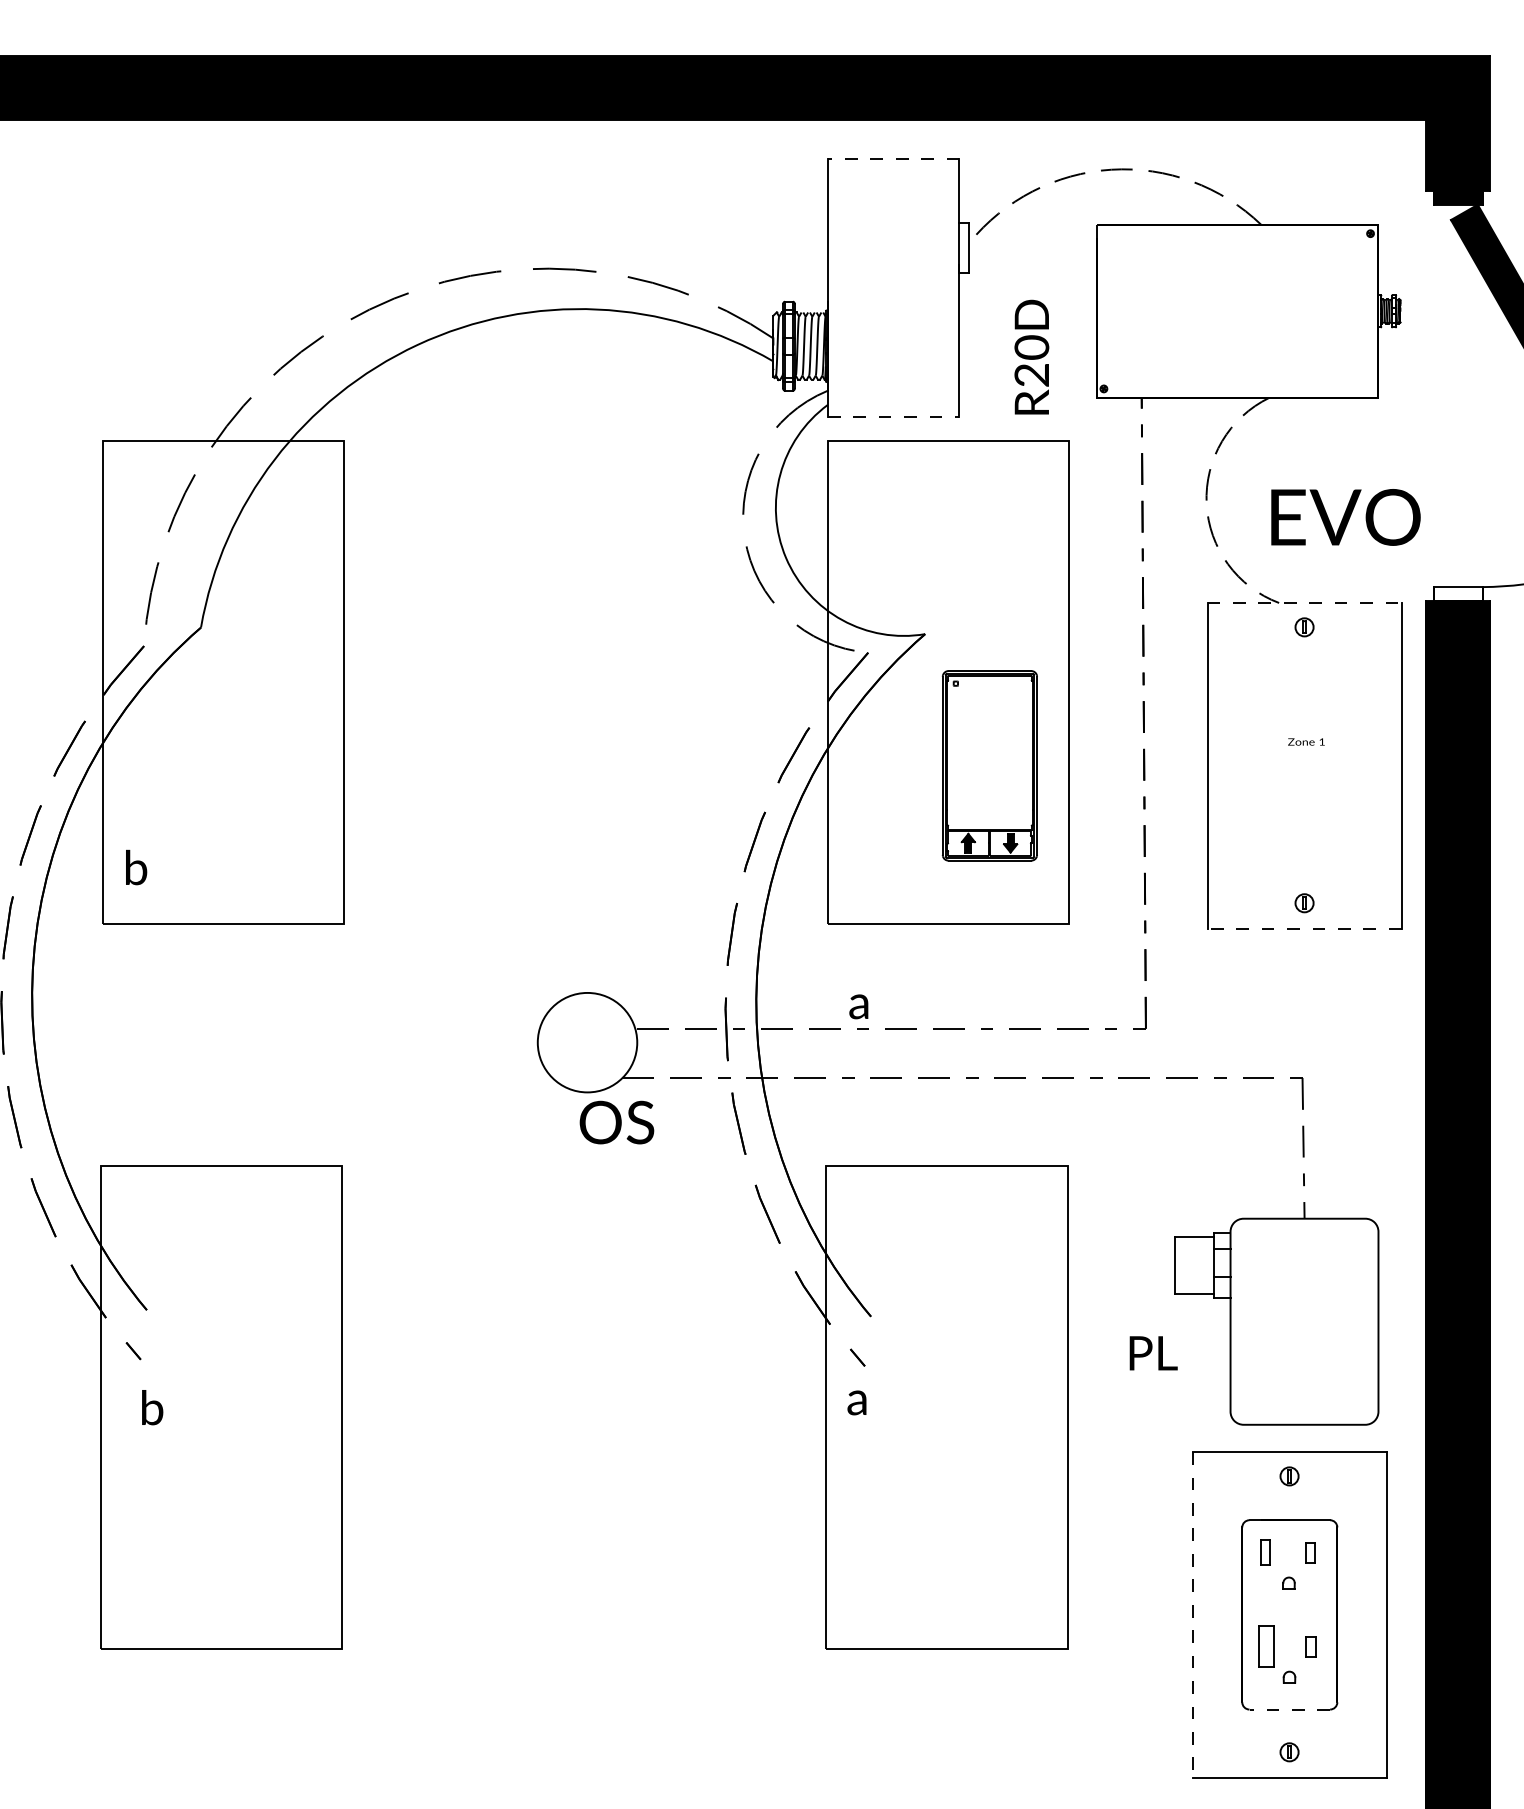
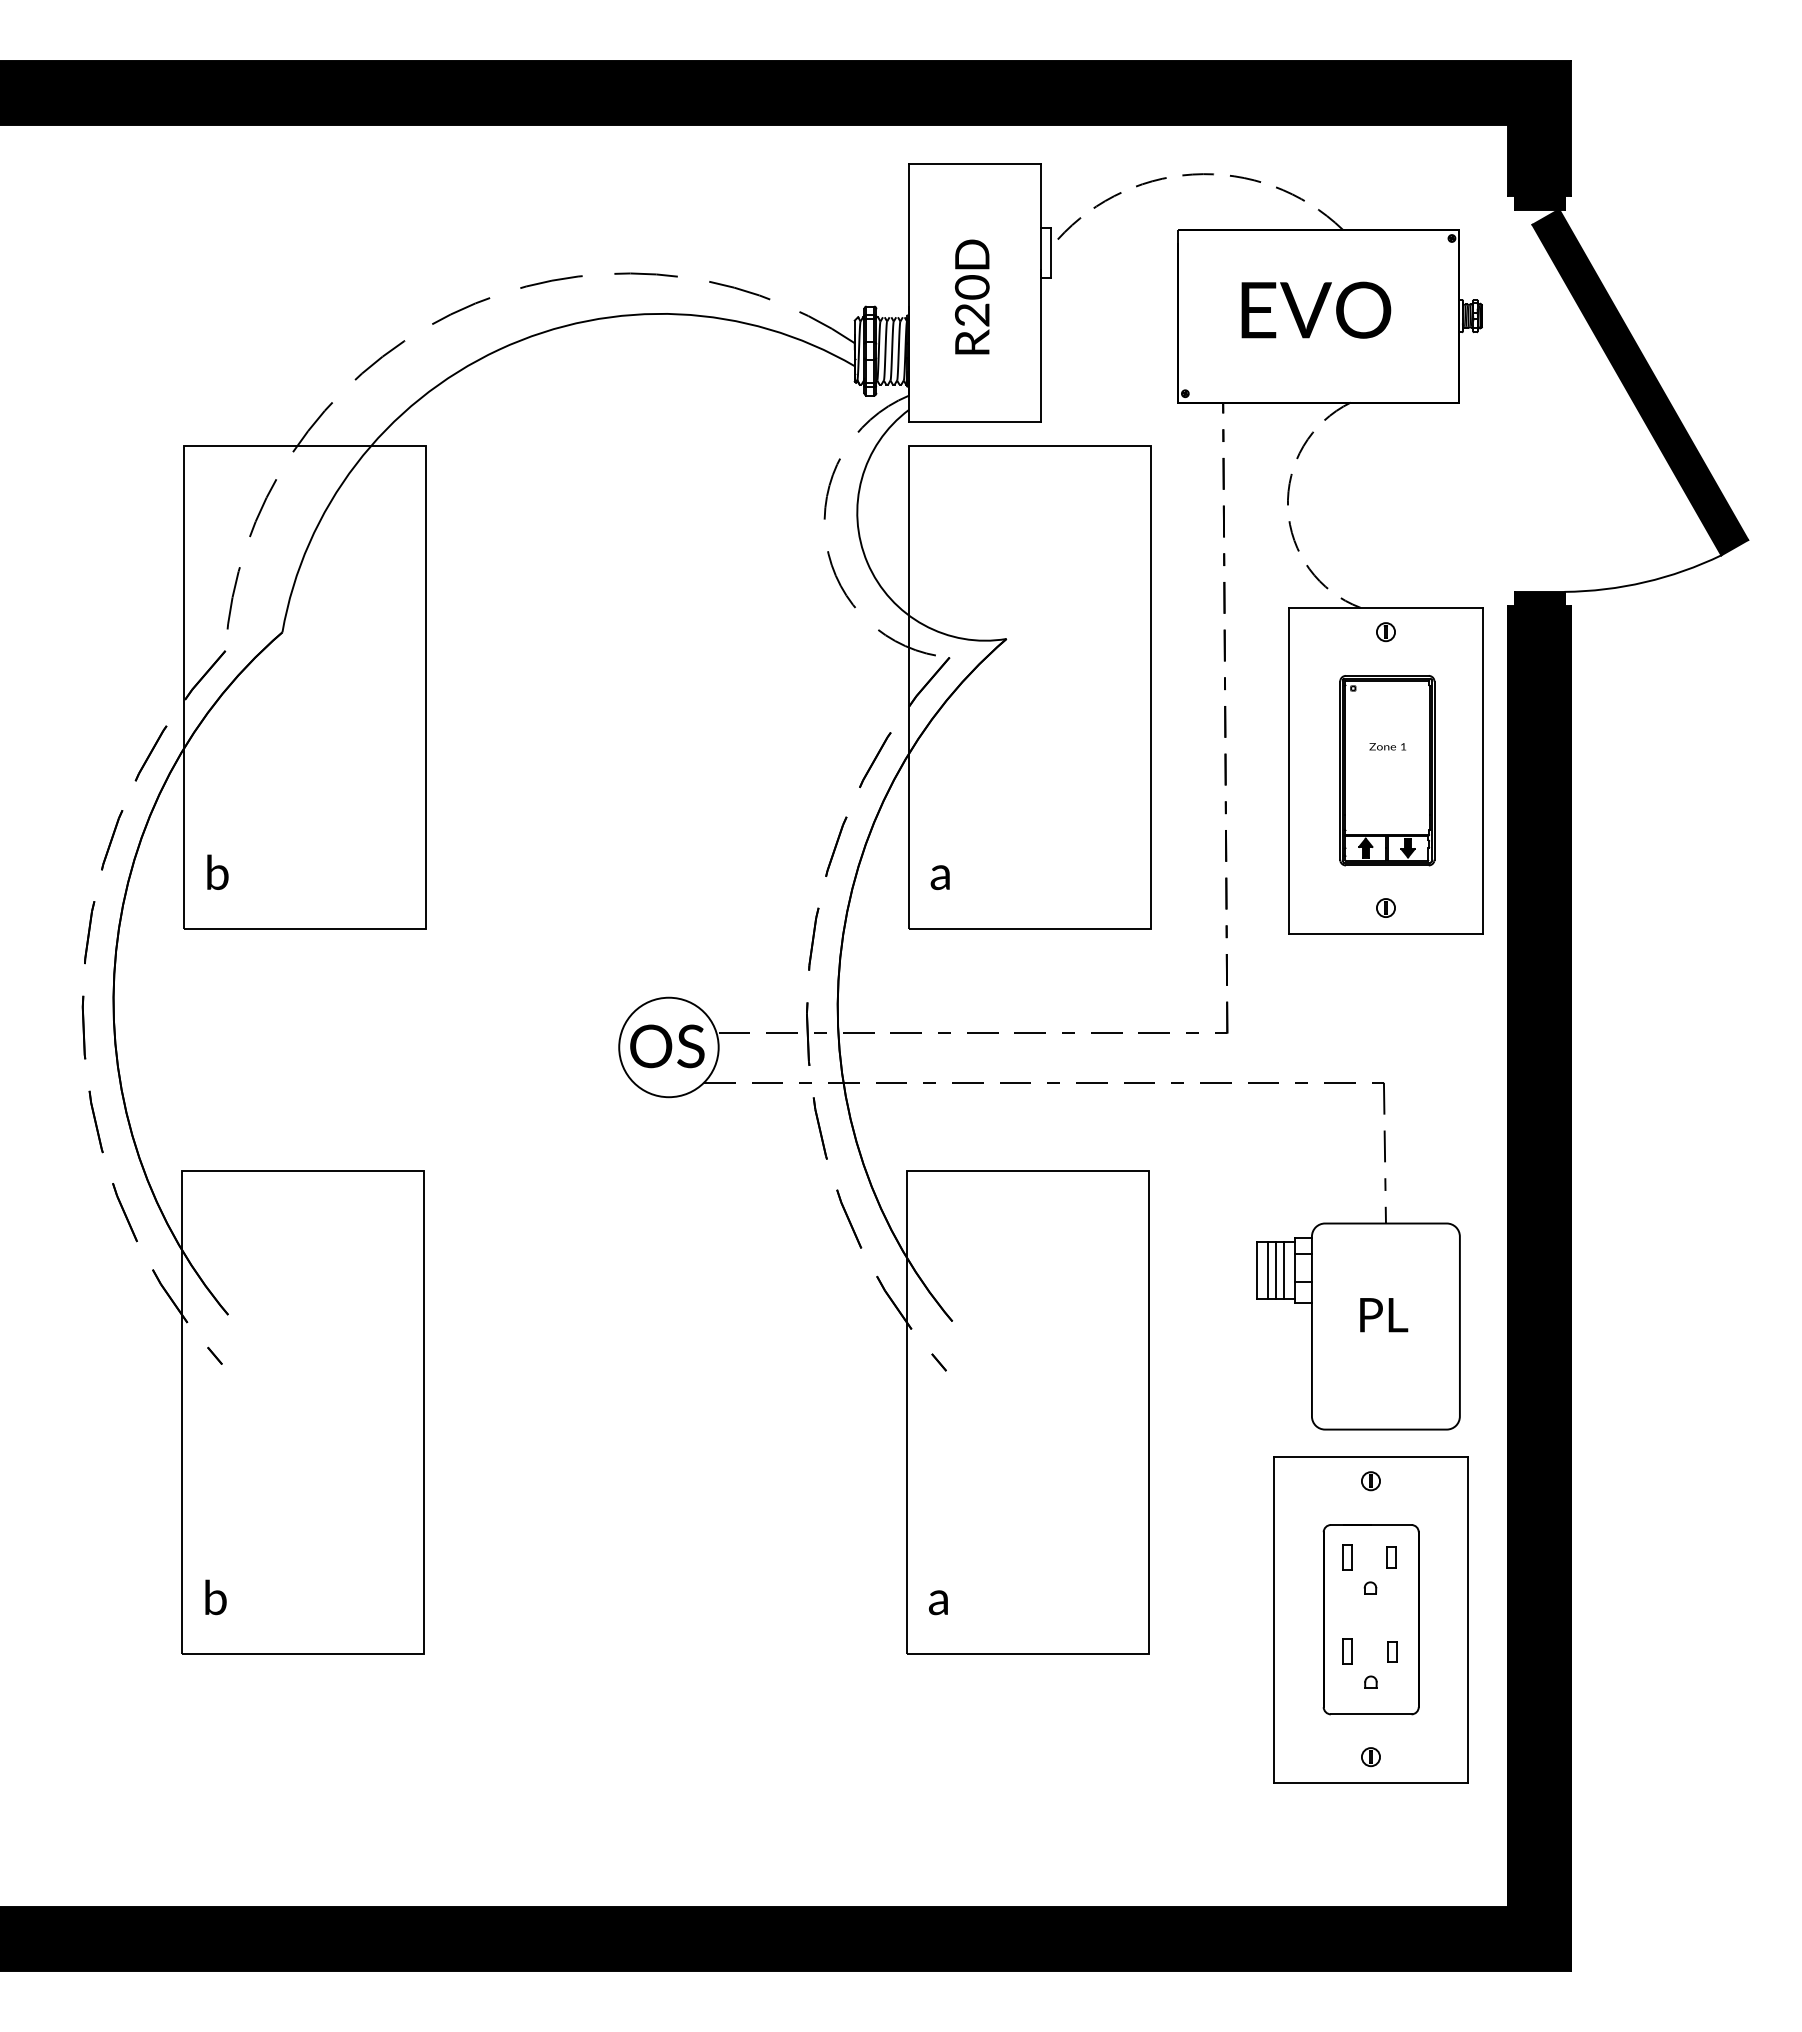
line: (894, 158) -> (975, 163), dashed -> solid
text: (1032, 356) -> (972, 296), moved
line: (894, 417) -> (975, 422), dashed -> solid
text: (1346, 516) -> (1316, 309), moved
fill: (1458, 593) -> (1539, 598), added
line: (1305, 602) -> (1386, 607), dashed -> solid
part: (990, 765) -> (1387, 770), moved
line: (1304, 928) -> (1385, 933), dashed -> solid
text: (858, 1006) -> (939, 877), moved
text: (617, 1122) -> (667, 1046), moved
line: (1186, 1265) -> (1267, 1270), added
line: (1194, 1265) -> (1275, 1270), added
line: (1202, 1265) -> (1283, 1270), added
text: (1154, 1353) -> (1384, 1315), moved
text: (857, 1402) -> (938, 1602), moved
text: (152, 1407) -> (215, 1597), moved
line: (1192, 1614) -> (1273, 1619), dashed -> solid
part: (1266, 1646) -> (1347, 1651), size x0.62
line: (1289, 1709) -> (1370, 1714), dashed -> solid

